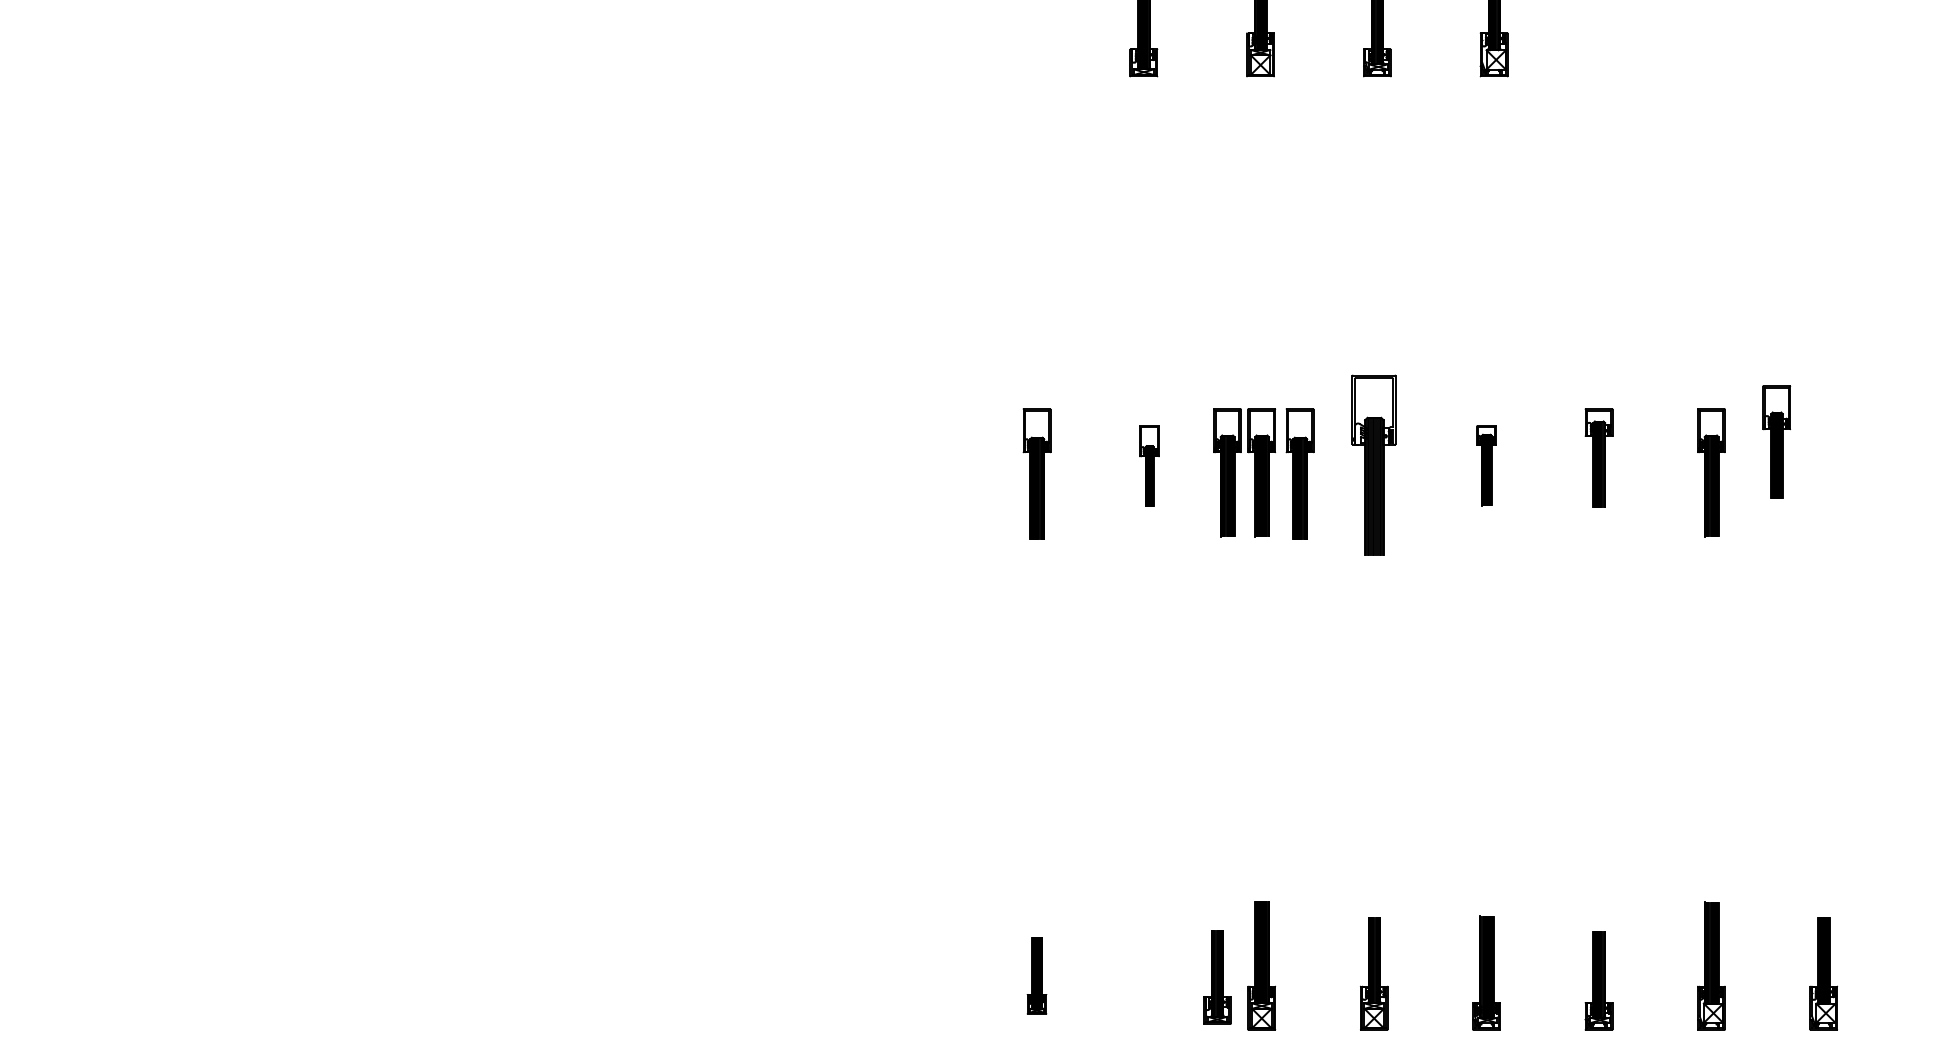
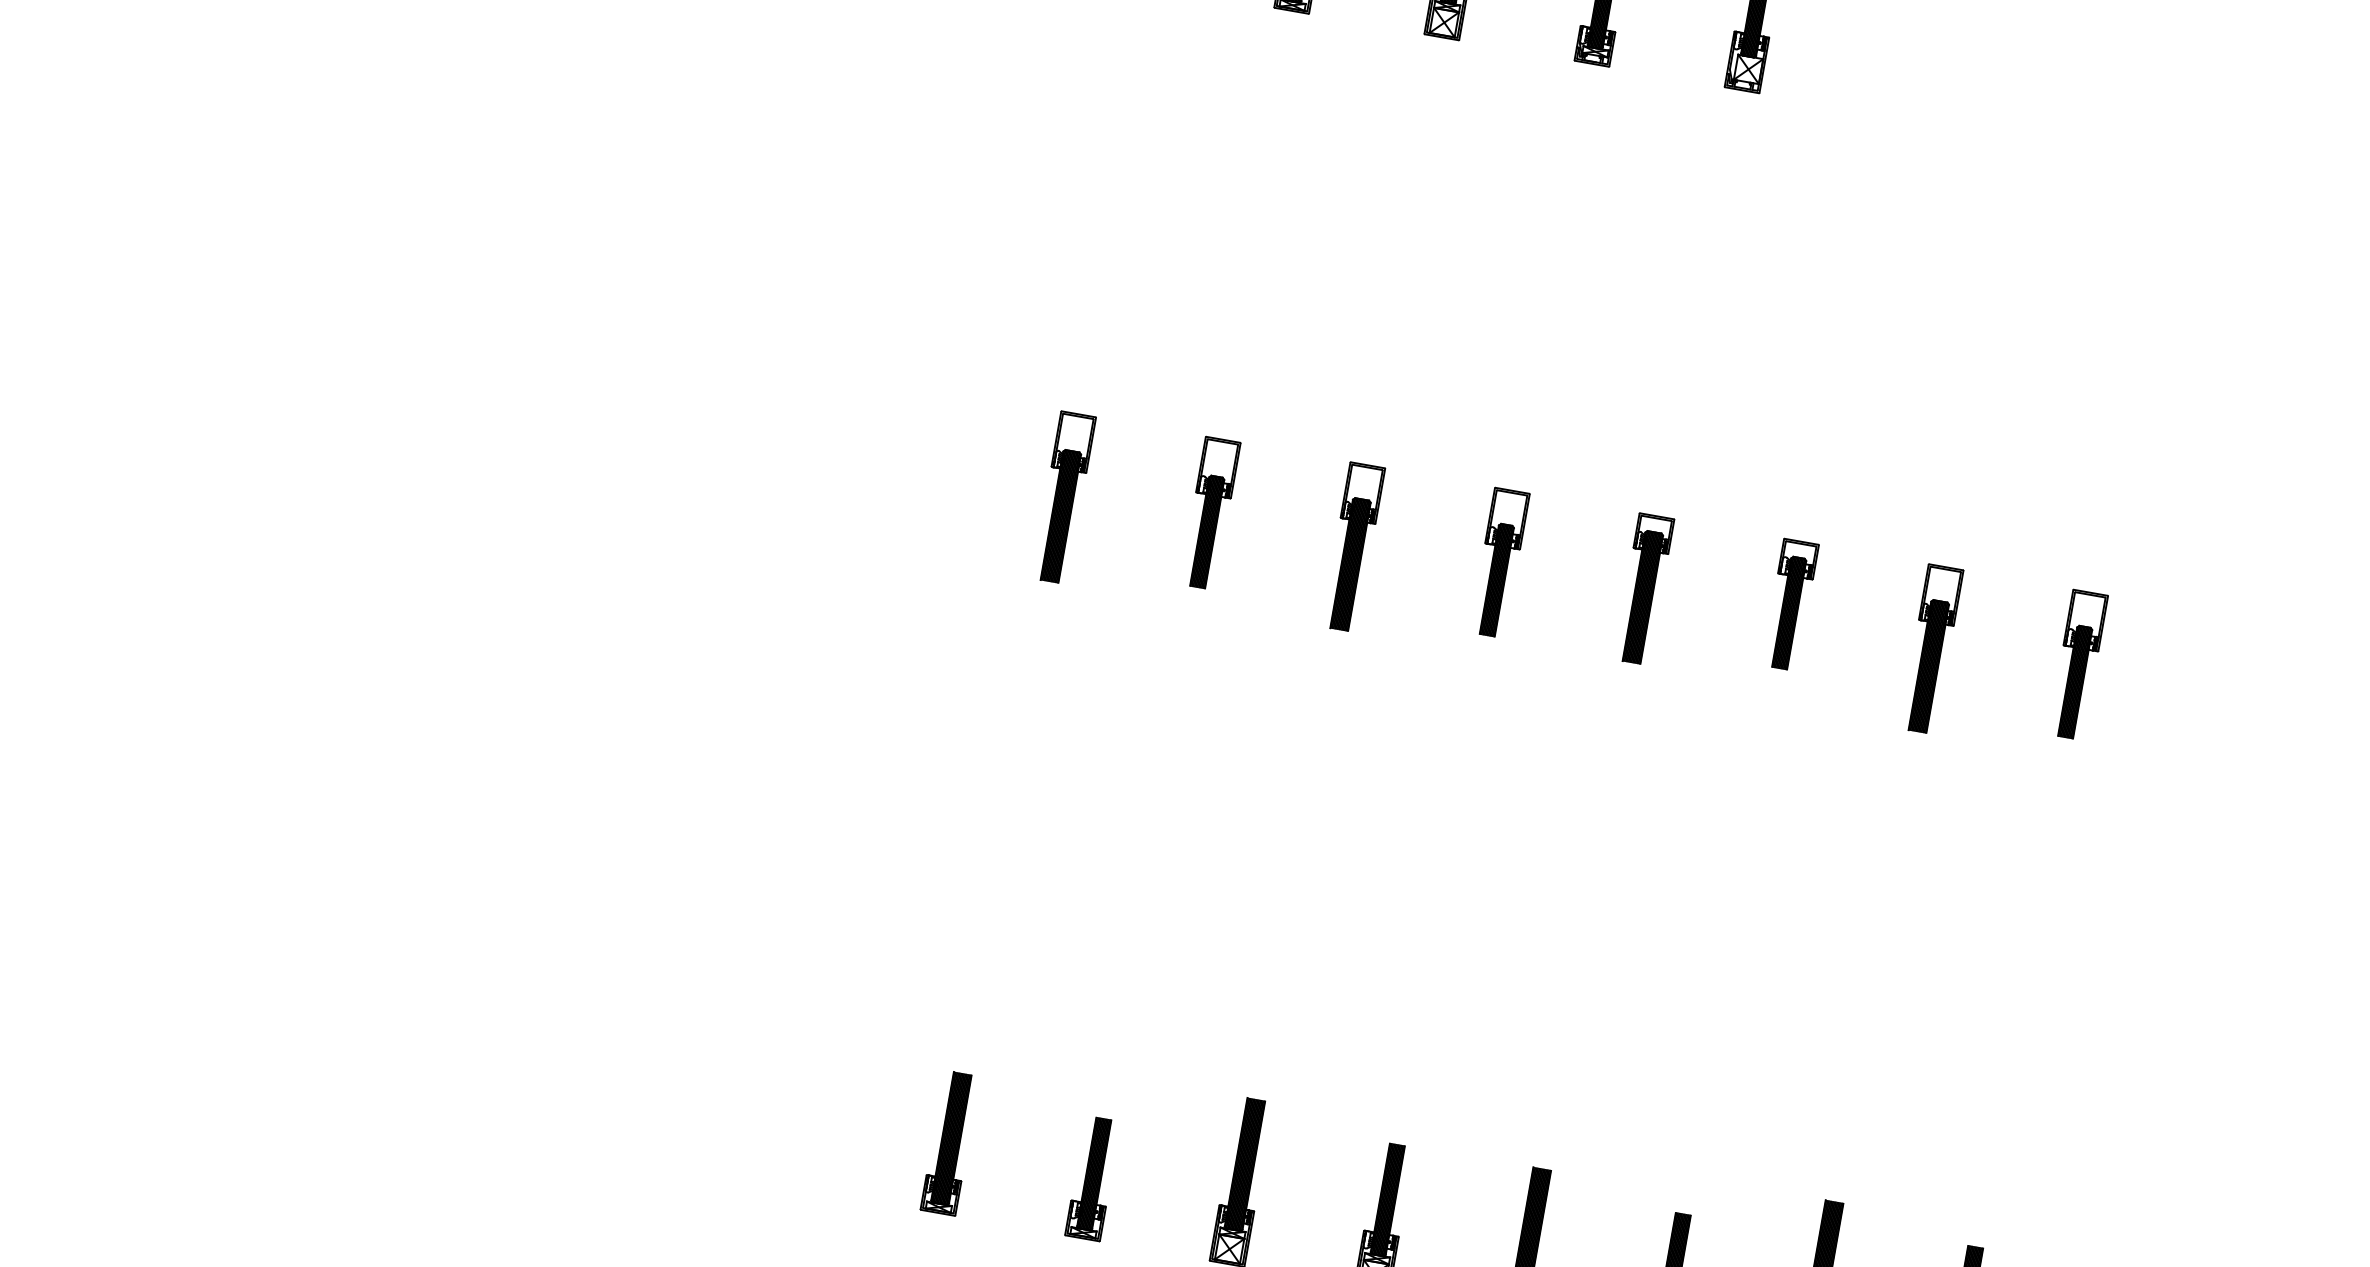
part: (1776, 441) -> (2077, 664), moved
part: (1374, 464) -> (1500, 562), size x0.62
part: (1149, 465) -> (1210, 512), size x1.43
part: (1486, 465) -> (1644, 588), size x1.43
part: (1227, 472) -> (1309, 539), removed
part: (1299, 473) -> (1401, 556), removed
part: (1036, 975) -> (949, 1142), size x1.43
part: (1217, 977) -> (1093, 1178), moved

